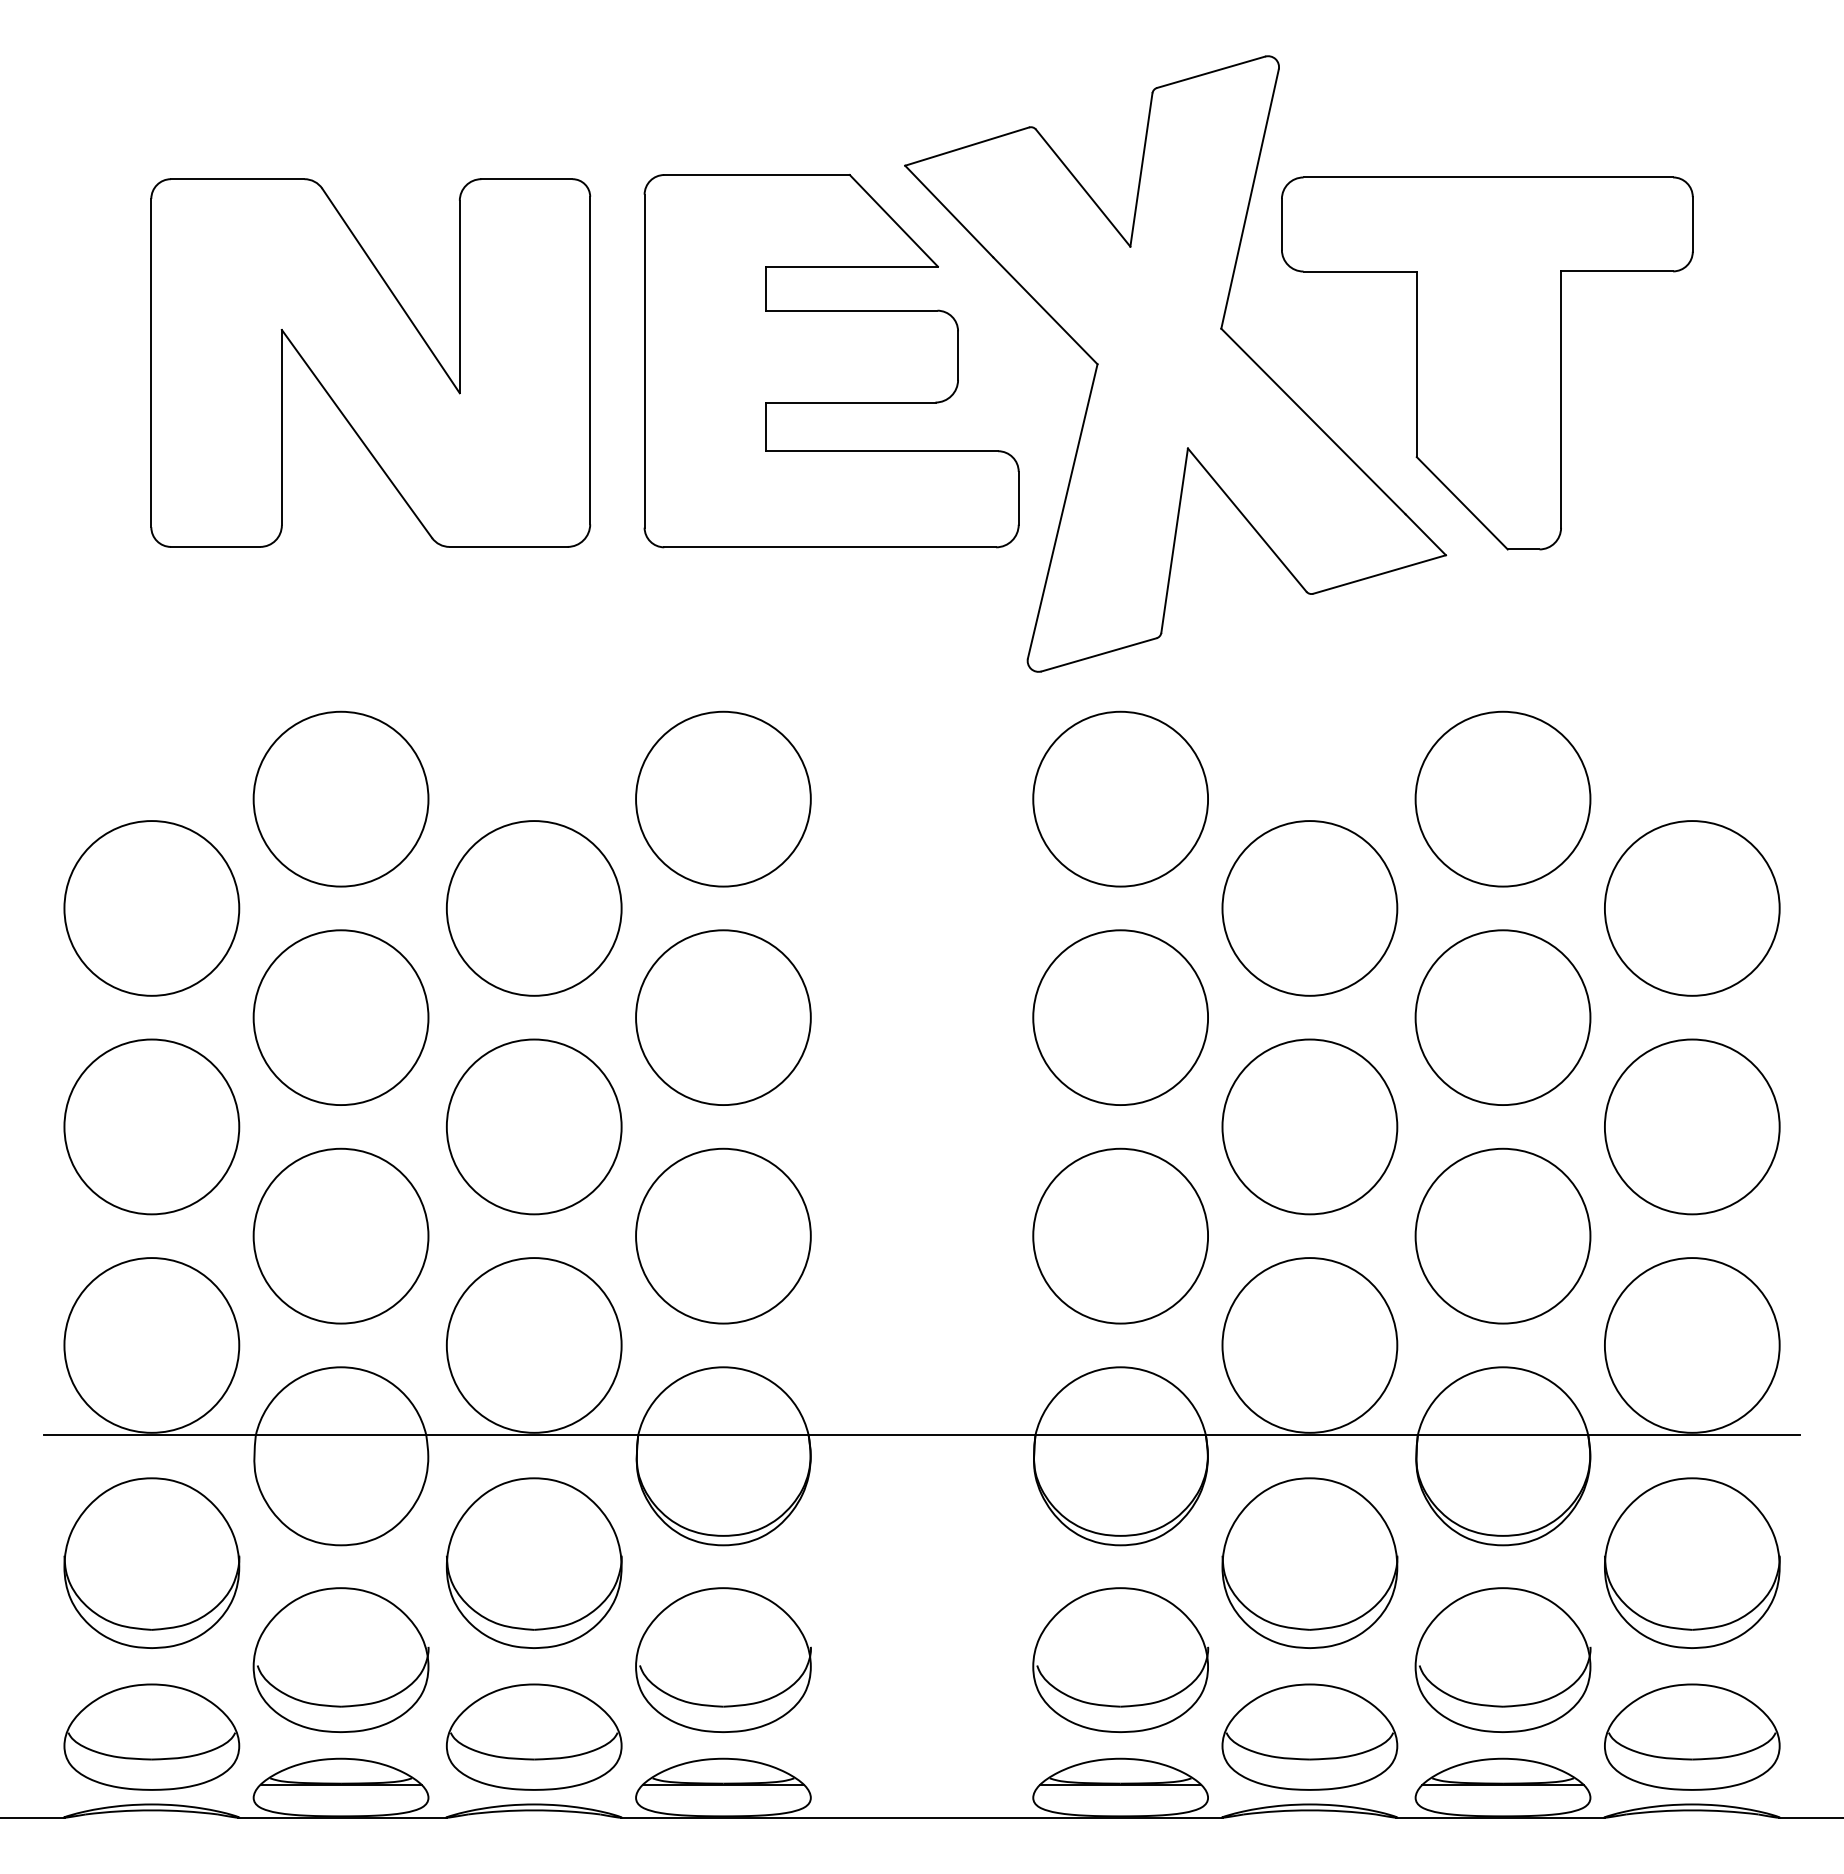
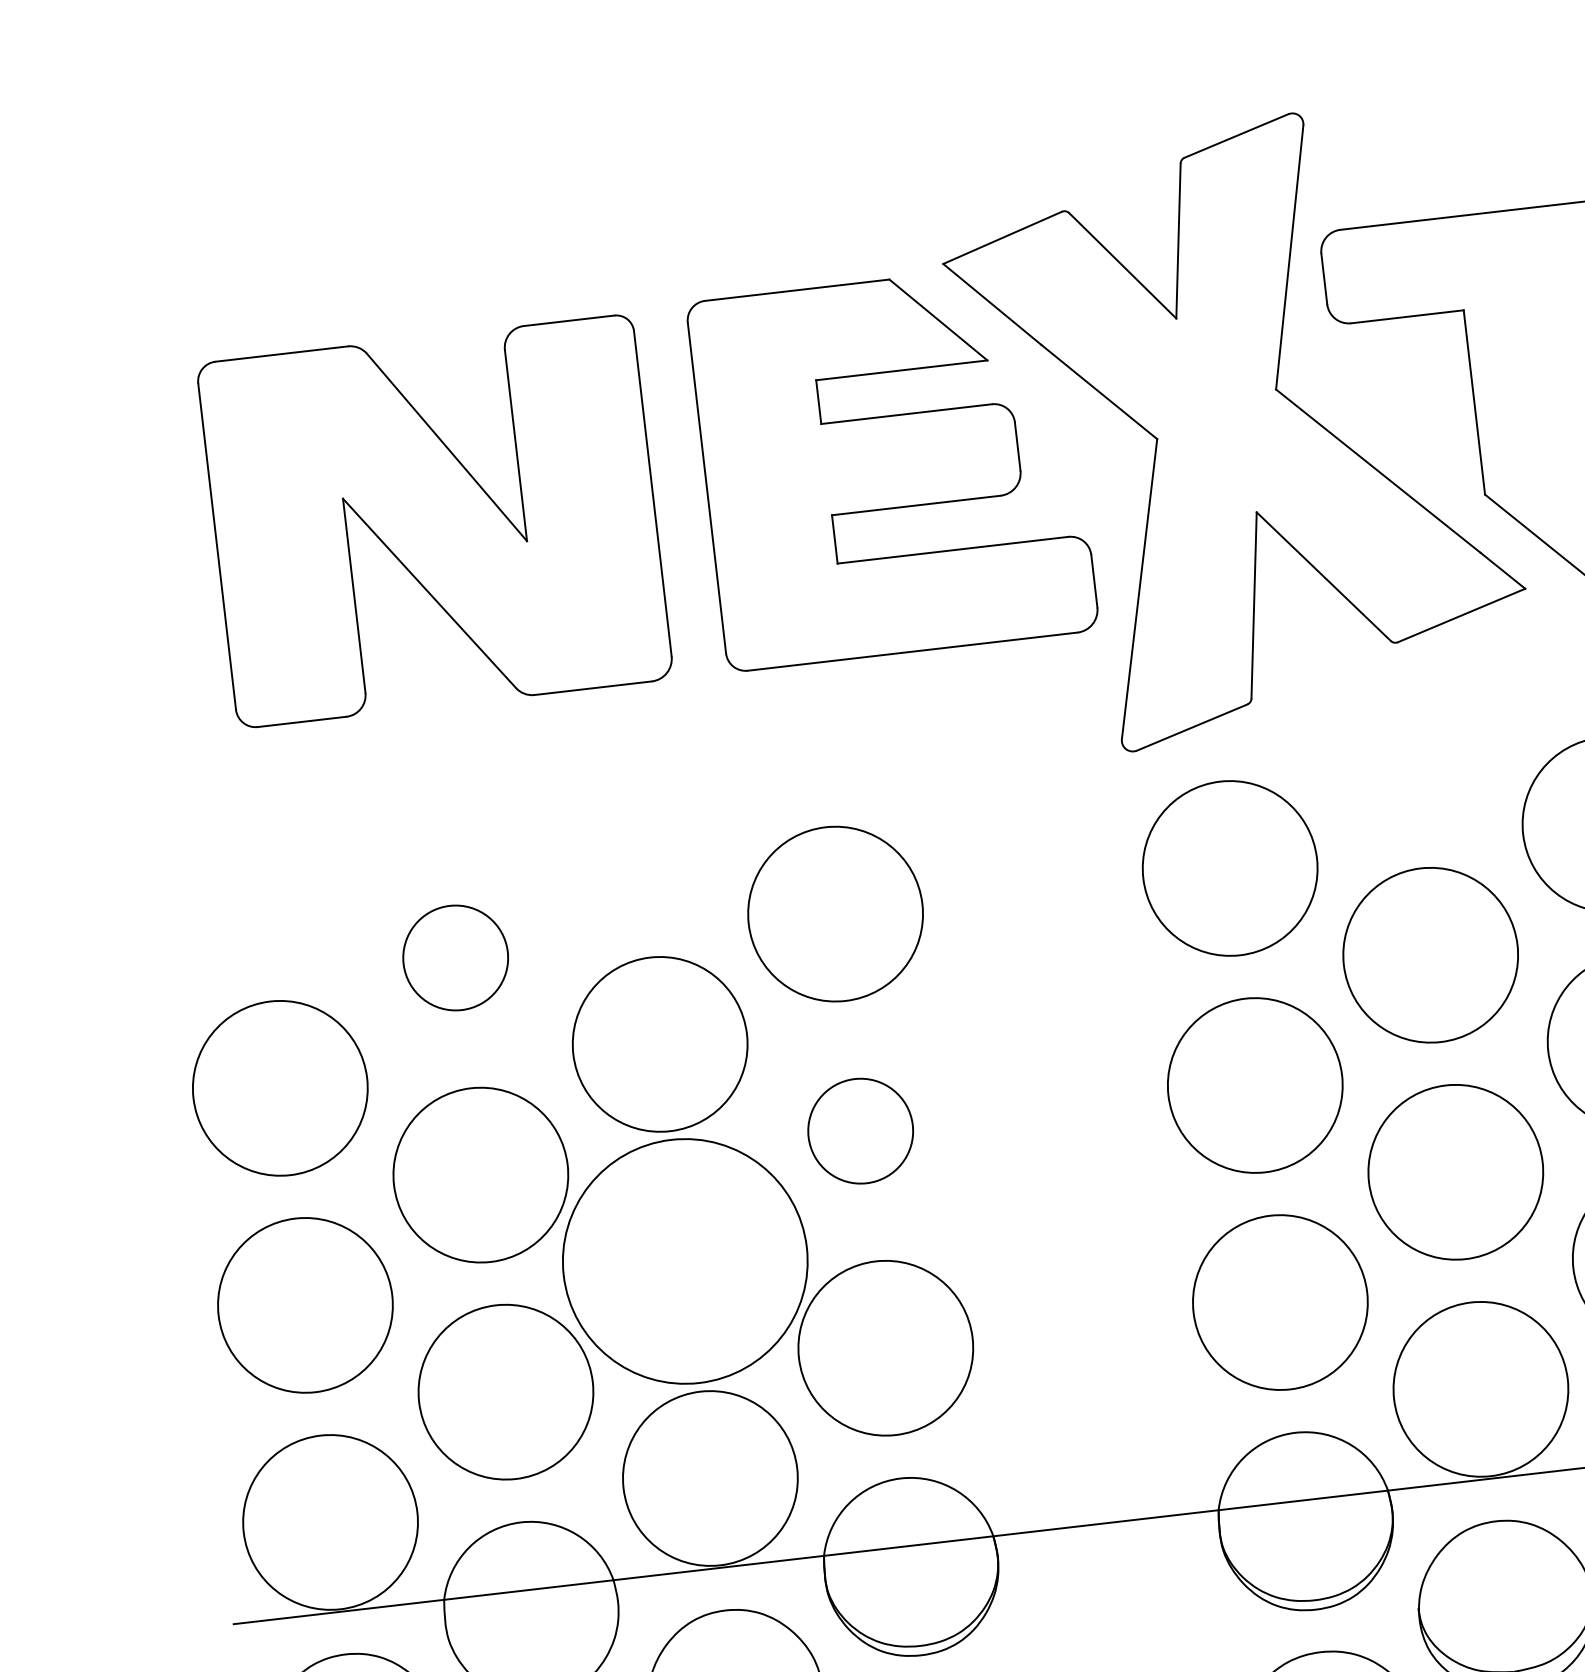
circle: (340, 798) -> (455, 957), size x0.6
circle: (723, 1017) -> (860, 1130), size x0.6
circle: (533, 1126) -> (684, 1261), size x1.4

